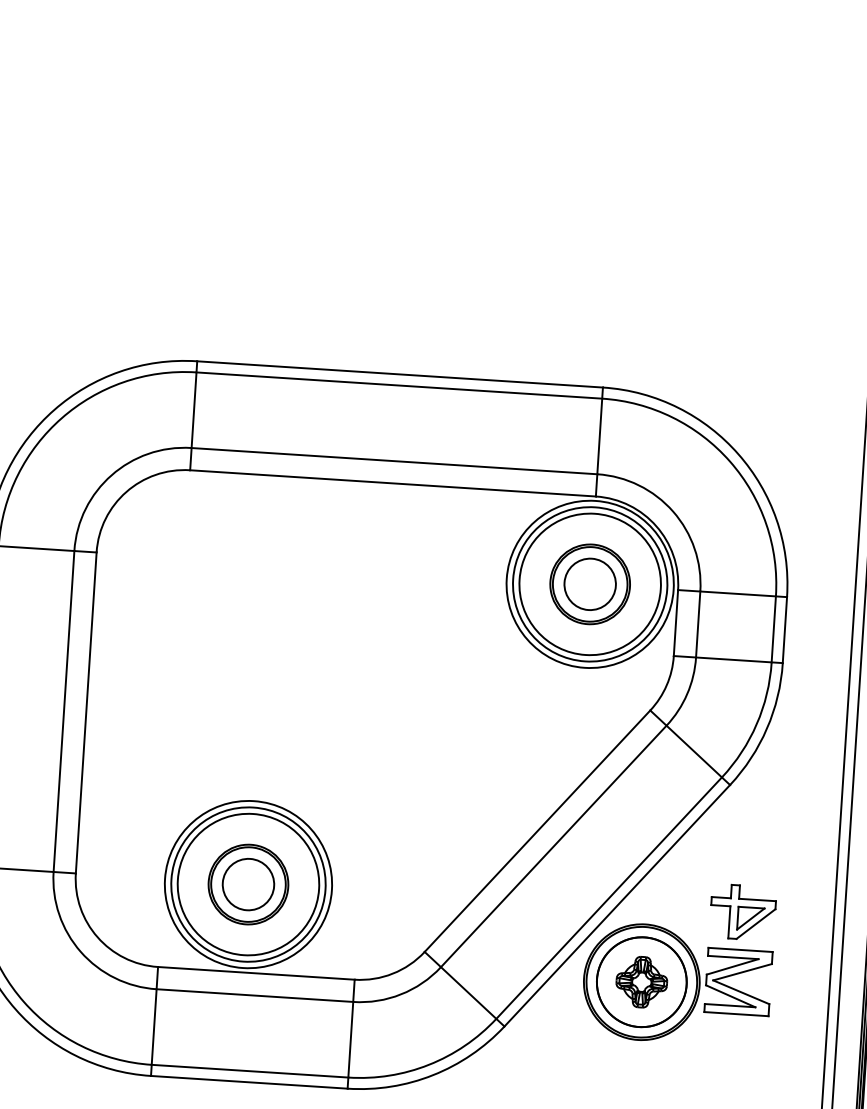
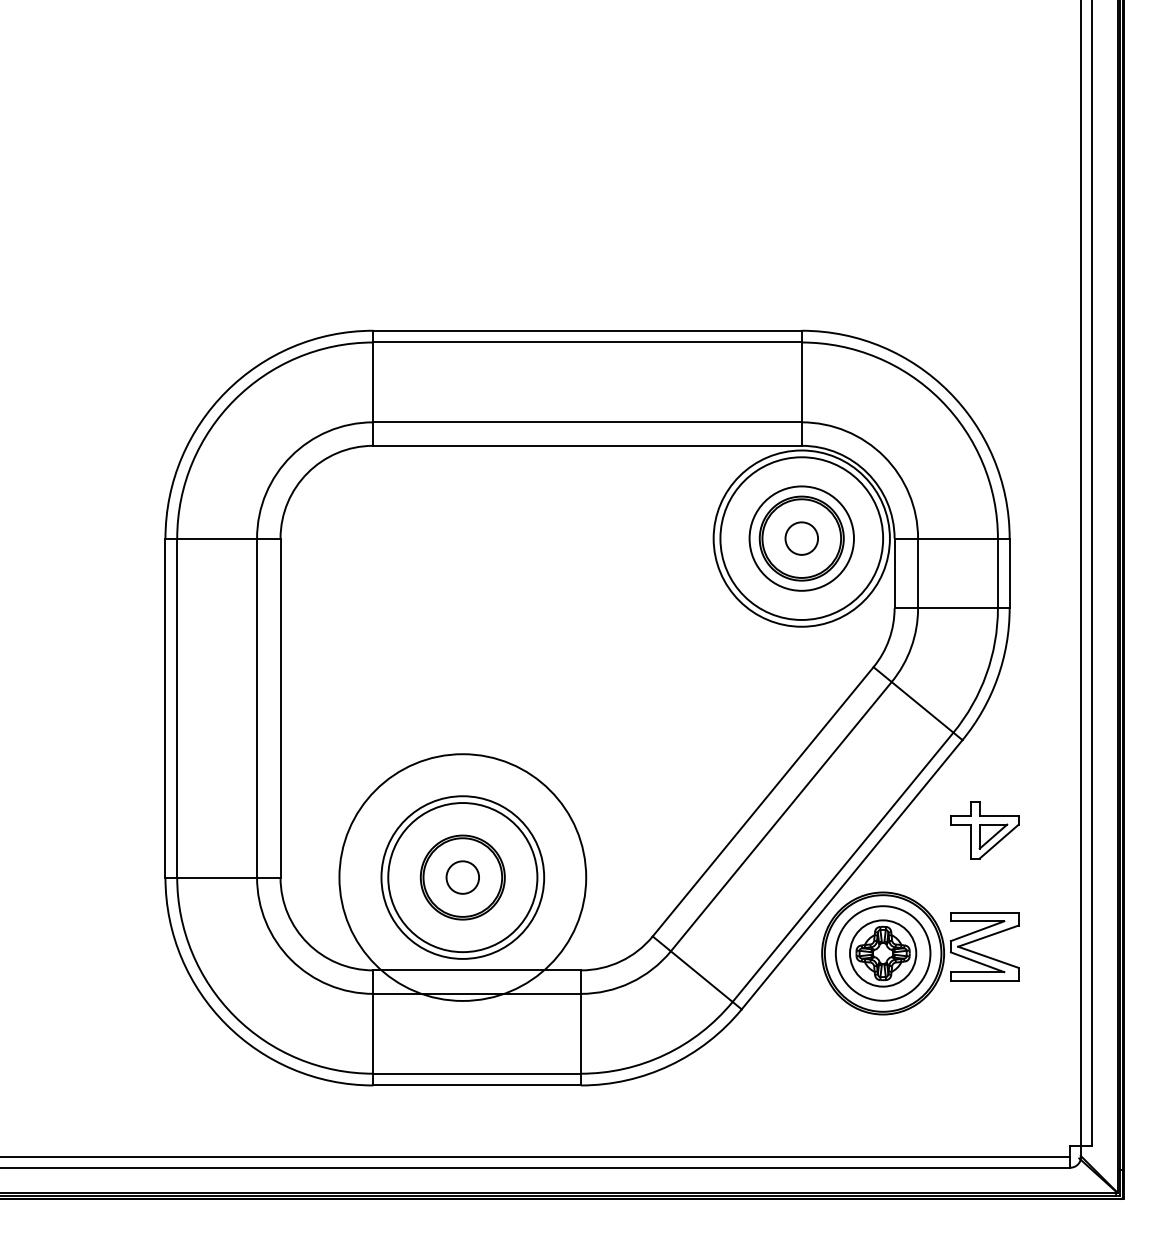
circle: (589, 584) -> (801, 538), size x0.6
circle: (589, 584) -> (801, 538), size x0.7
circle: (248, 884) -> (462, 877), size x0.6
circle: (248, 884) -> (462, 877), size x1.4
part: (742, 912) -> (984, 830), moved
circle: (641, 982) -> (882, 953), size x0.7

